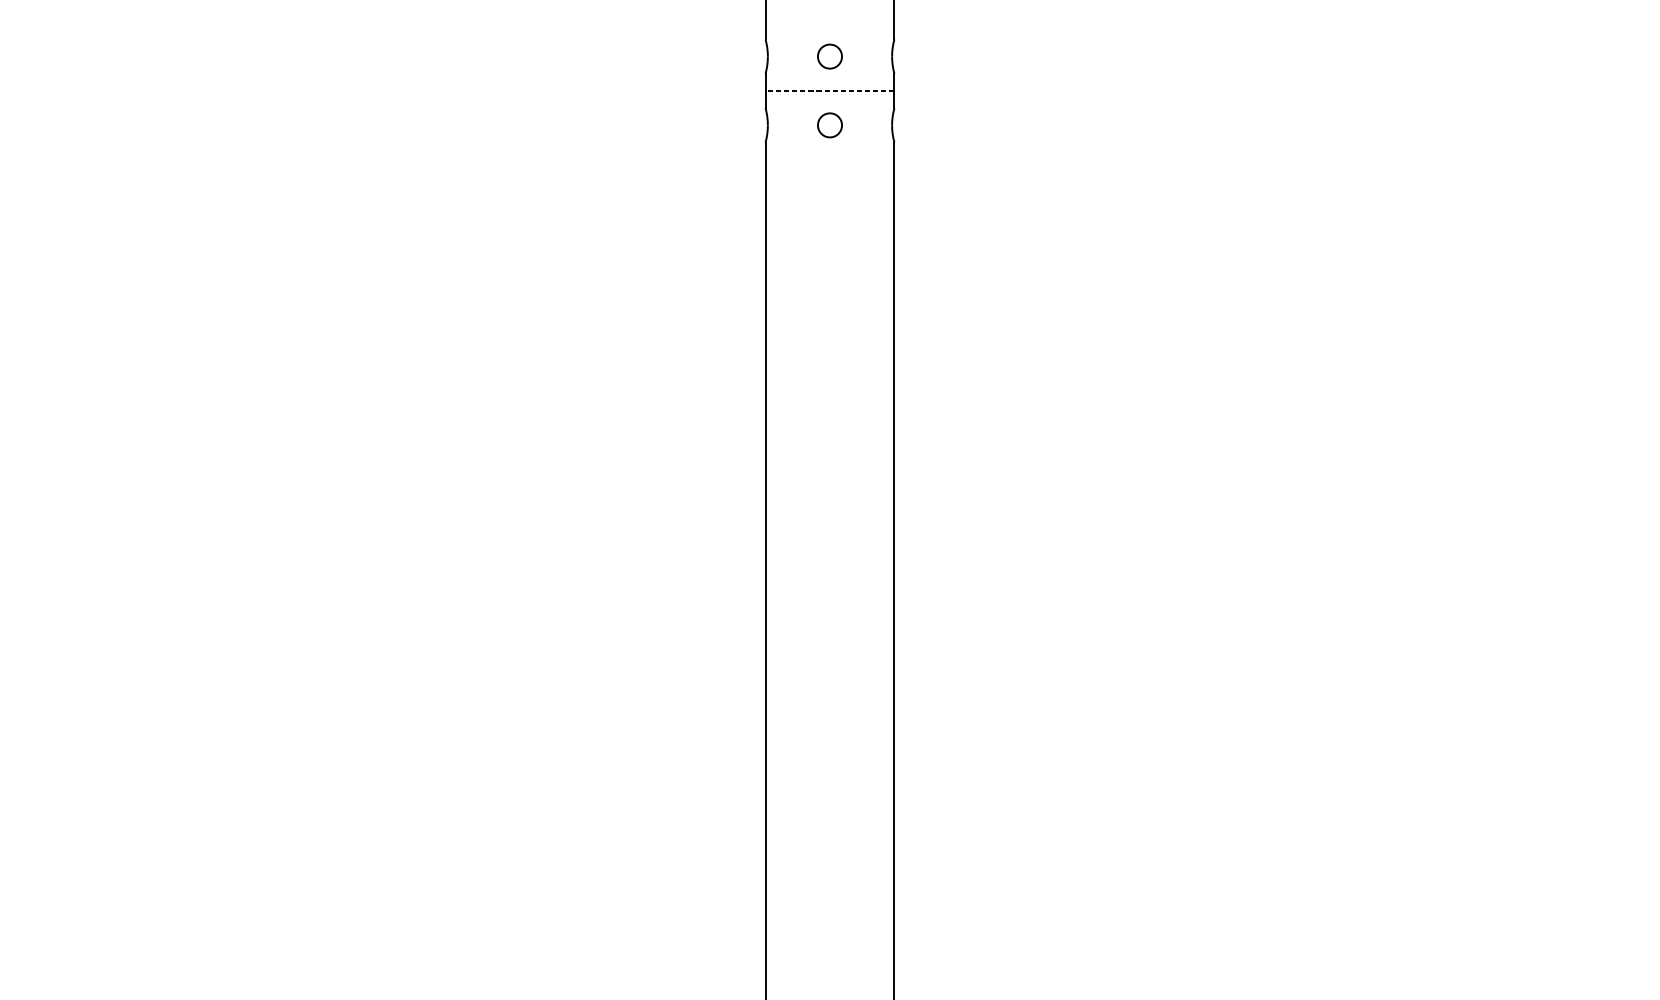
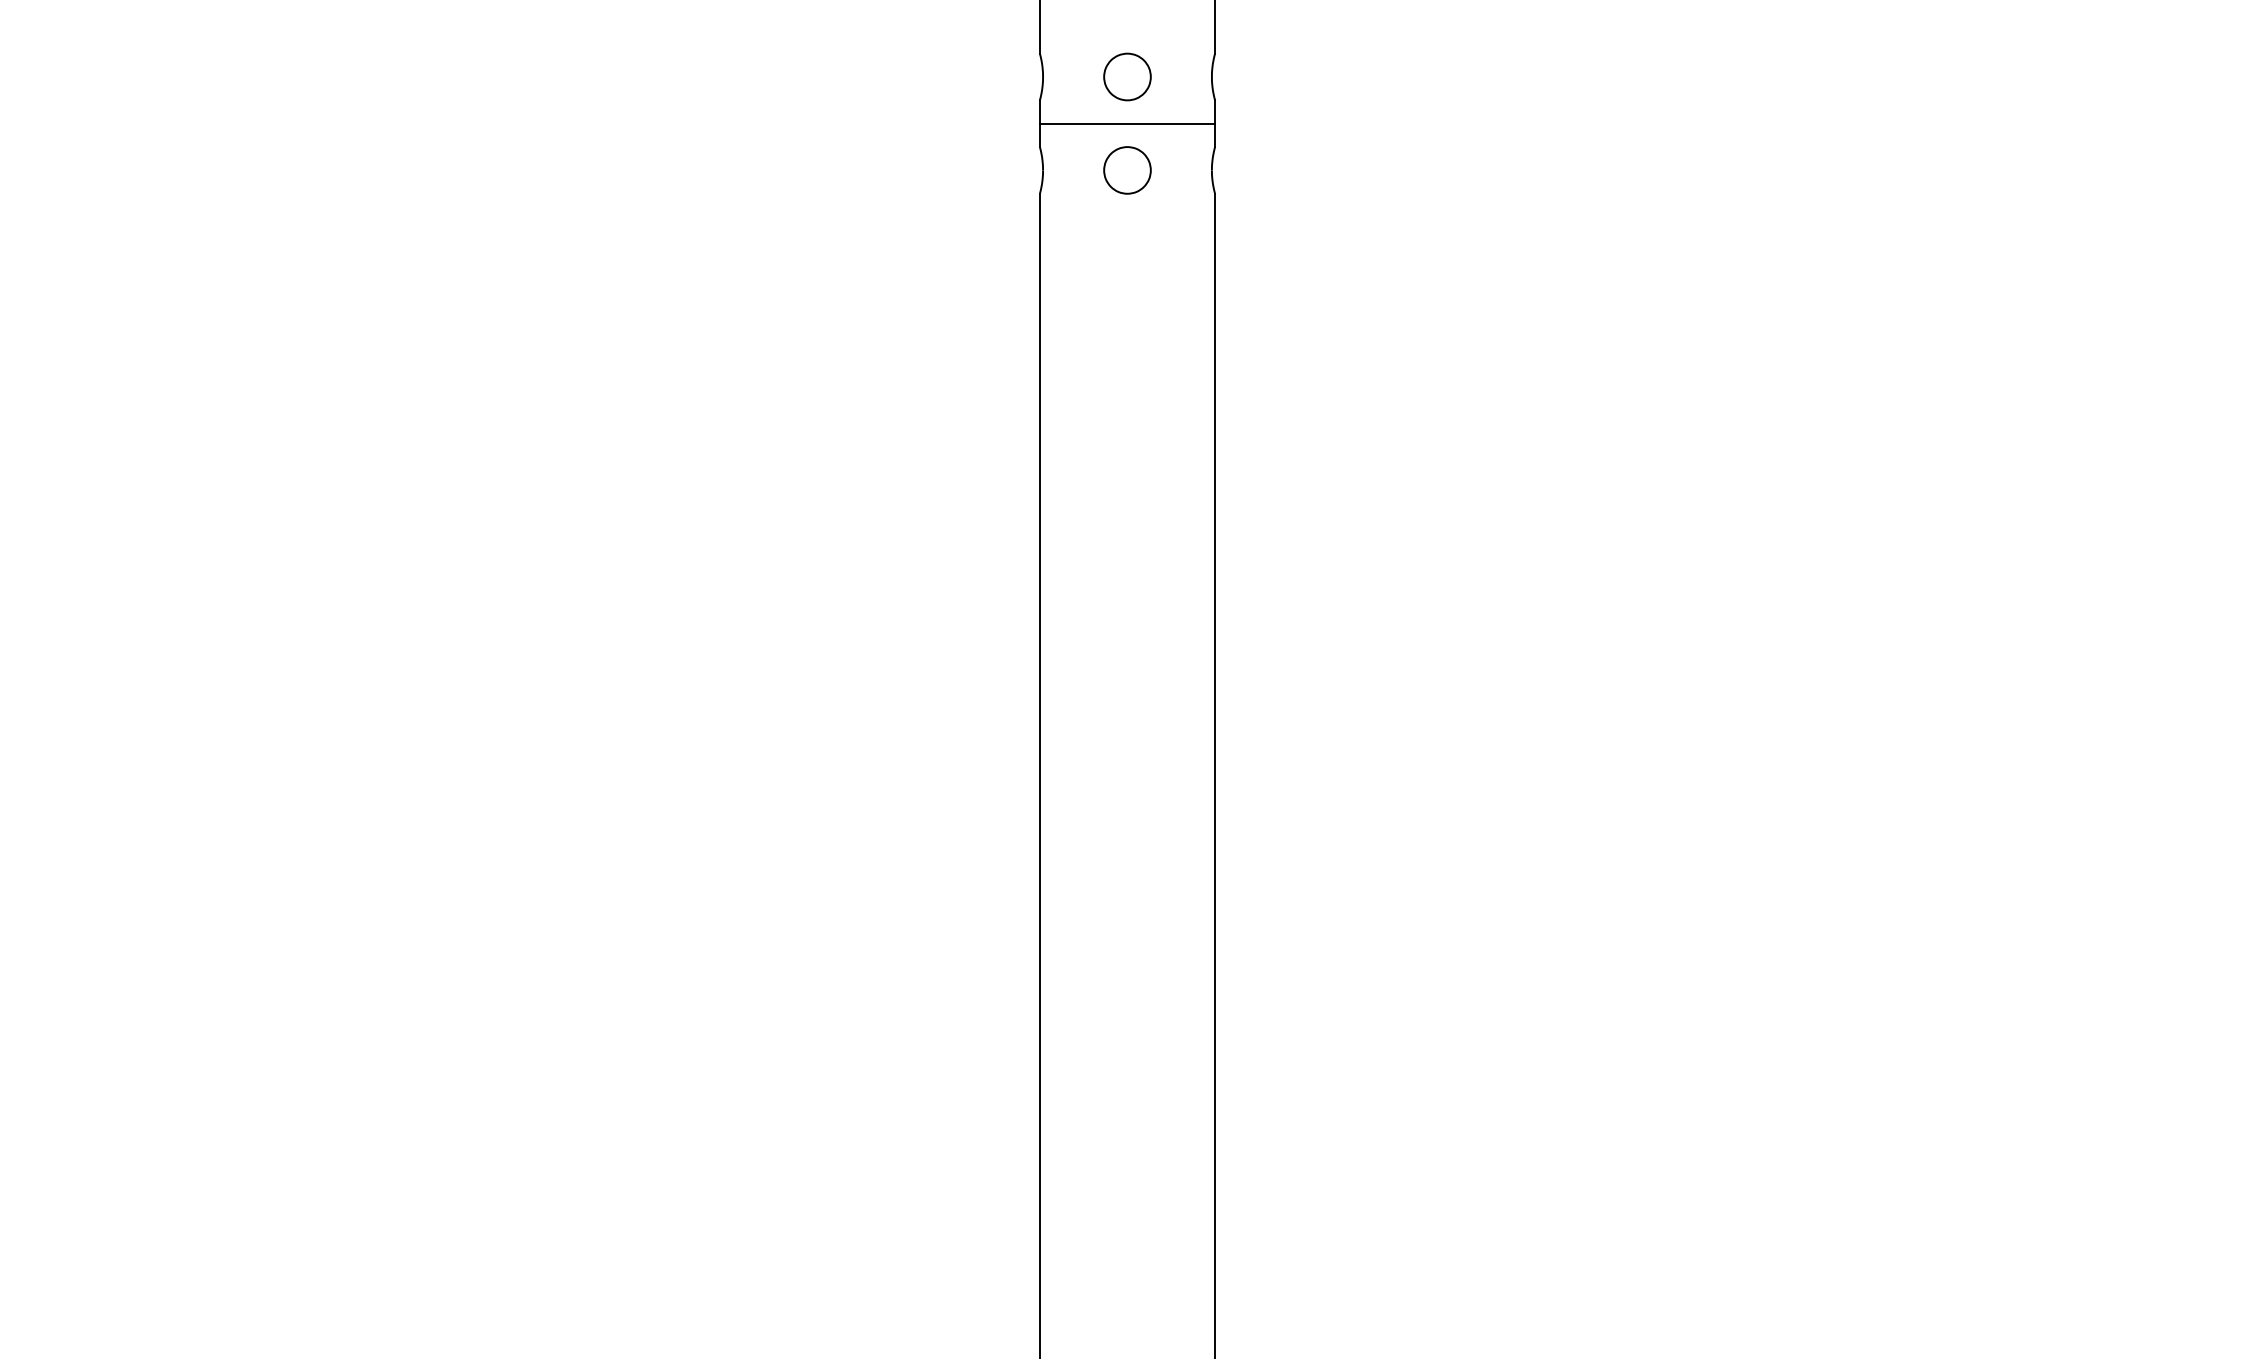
part: (830, 56) -> (1127, 76), size x1.43
line: (830, 90) -> (1127, 123), dashed -> solid
part: (830, 125) -> (1127, 170), size x1.43

